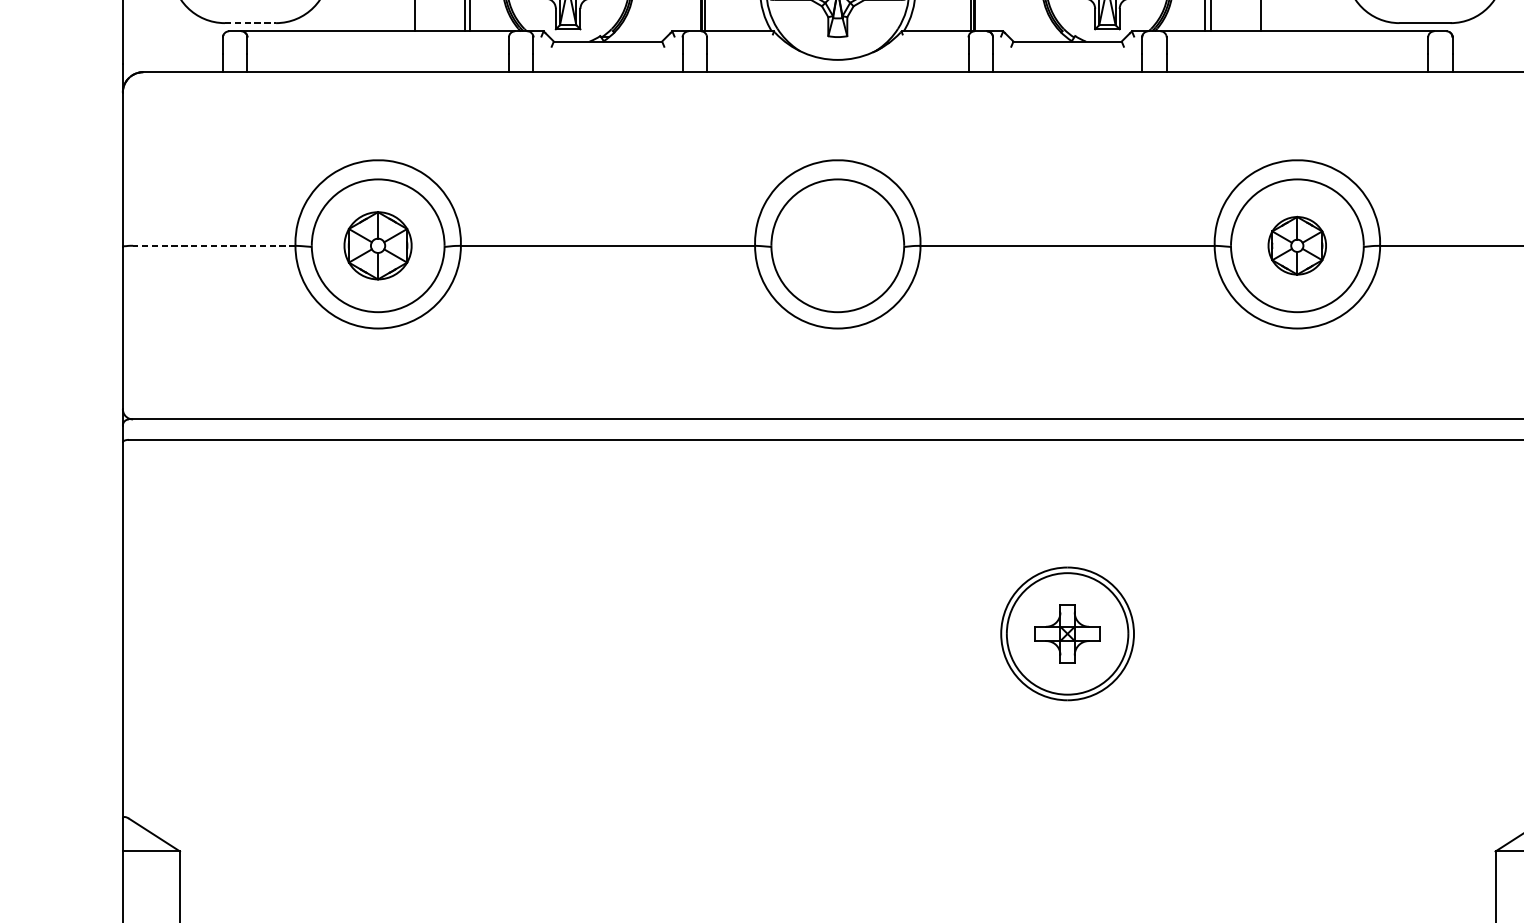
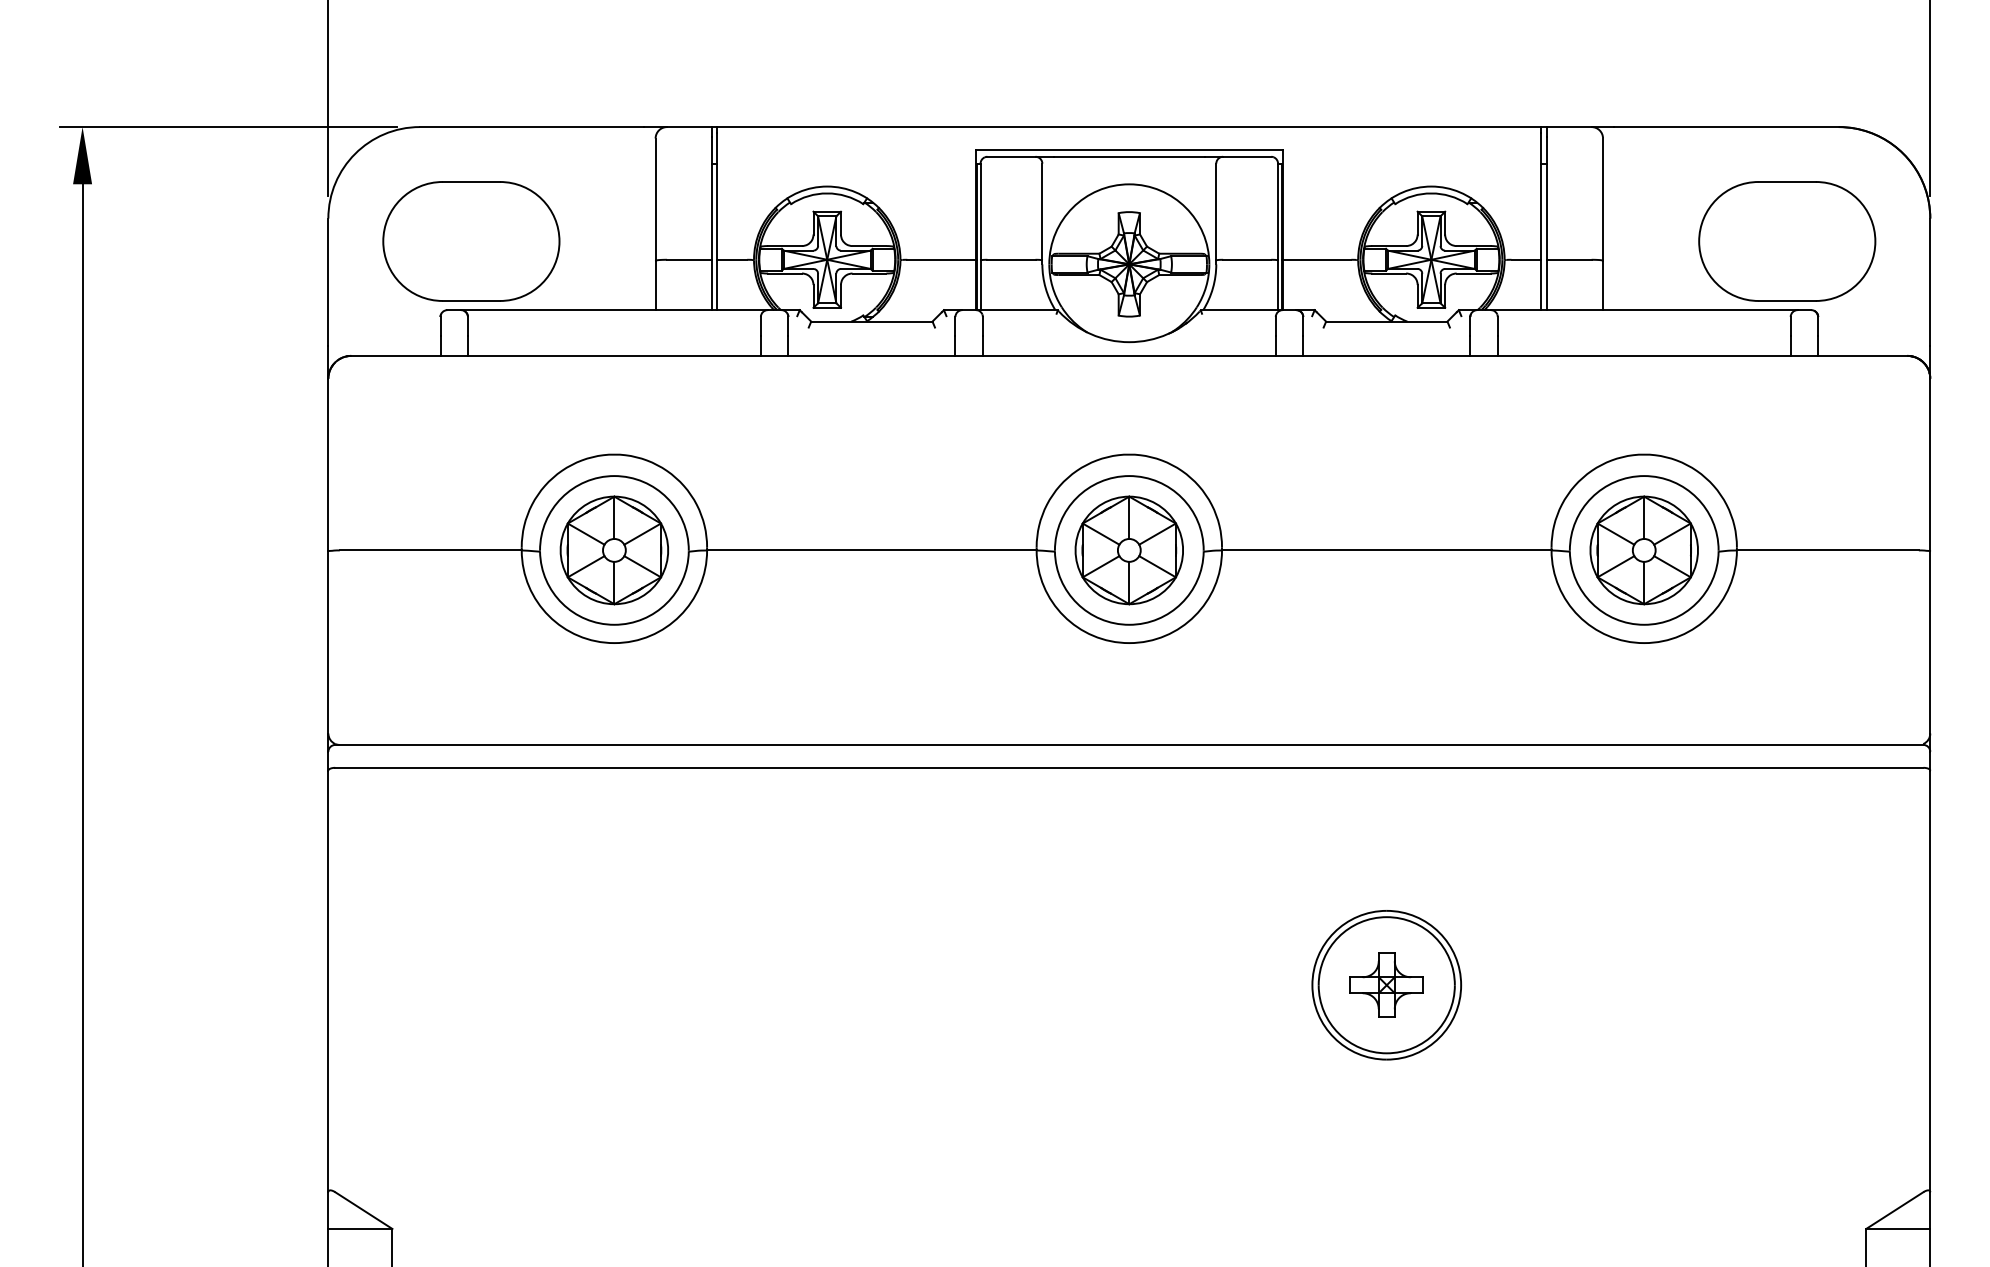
line: (250, 22) -> (471, 300), dashed -> solid
line: (214, 245) -> (430, 550), dashed -> solid
part: (377, 245) -> (613, 550), size x1.43
part: (837, 245) -> (1128, 550), added
part: (1296, 245) -> (1643, 550), size x1.67

